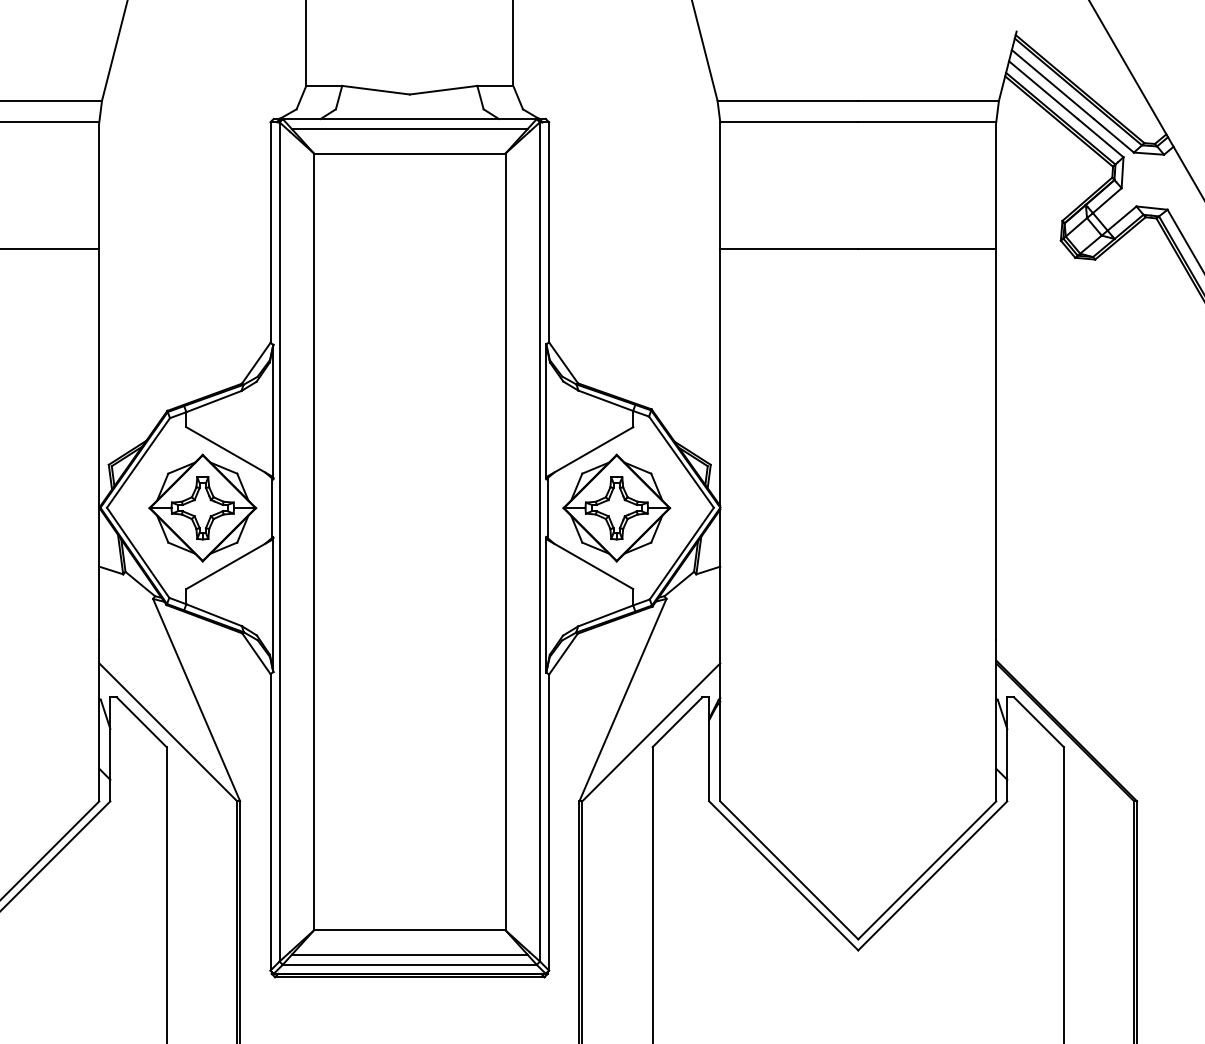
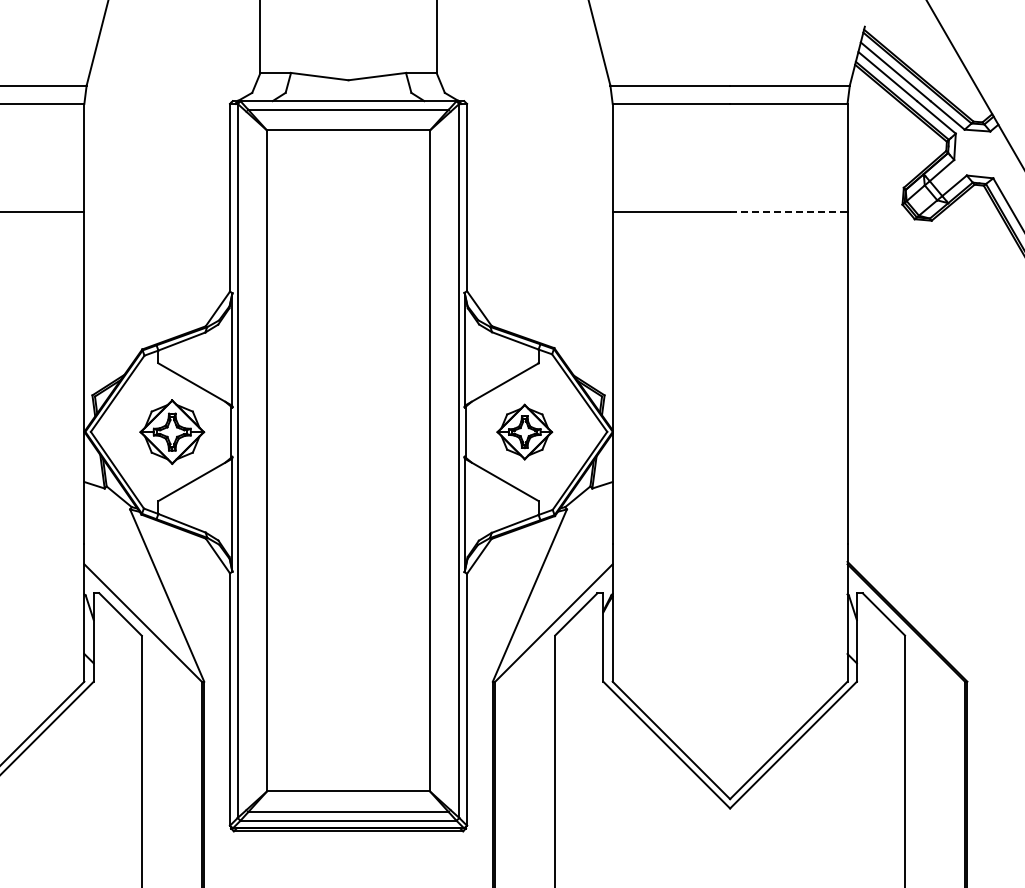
line: (926, 249) -> (788, 212), solid -> dashed
part: (201, 507) -> (171, 431), size x0.7
part: (616, 507) -> (524, 431), size x0.6

